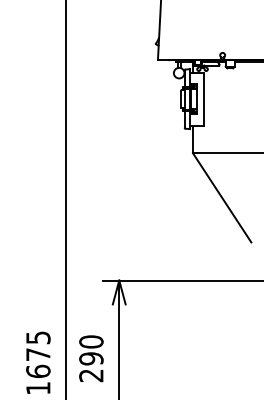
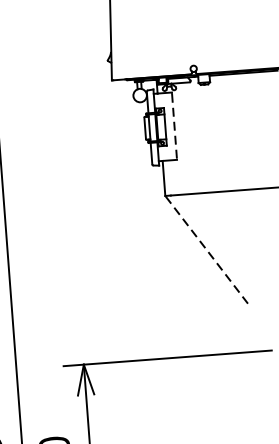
line: (204, 99) -> (174, 126), solid -> dashed
line: (221, 197) -> (205, 249), solid -> dashed

